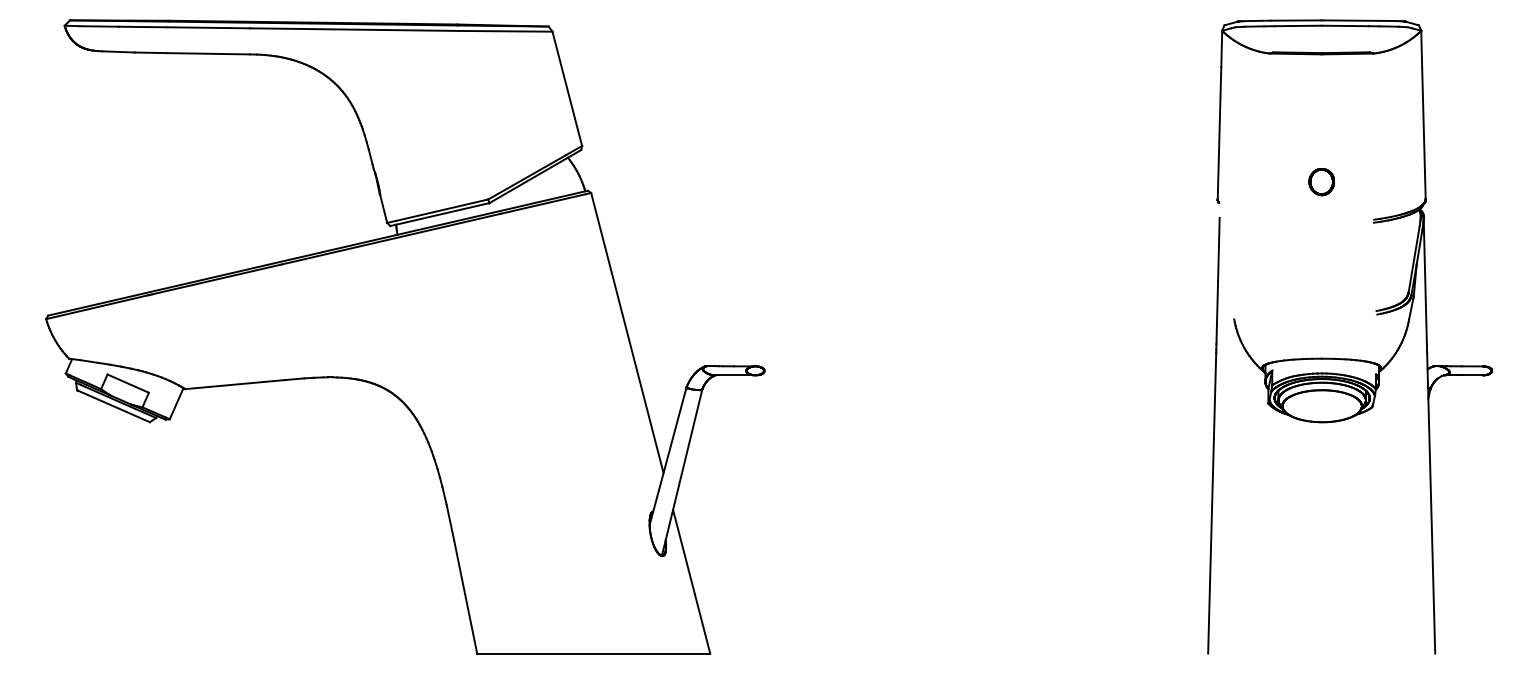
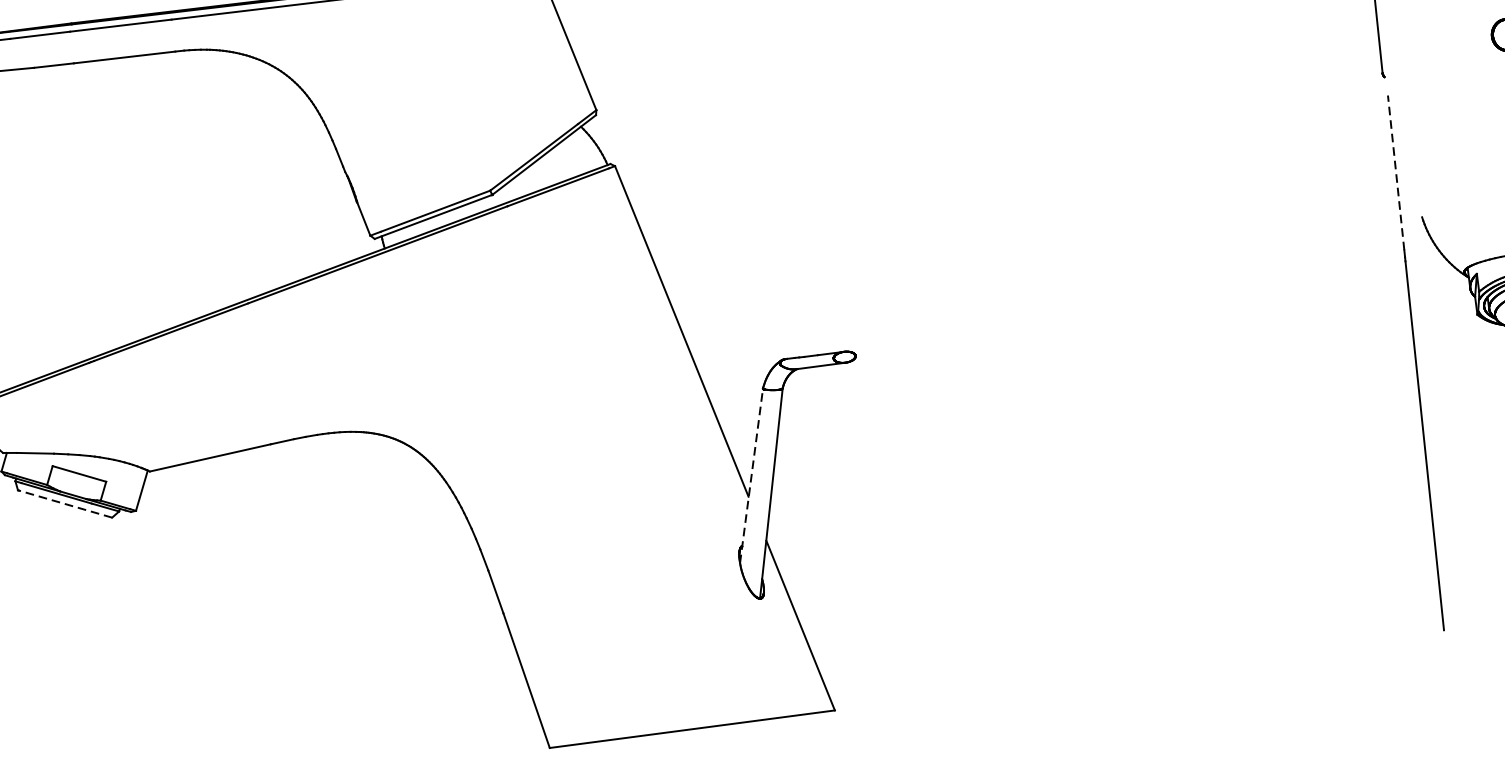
line: (1218, 280) -> (1396, 172), solid -> dashed
line: (113, 406) -> (65, 504), solid -> dashed
line: (668, 455) -> (751, 474), solid -> dashed

